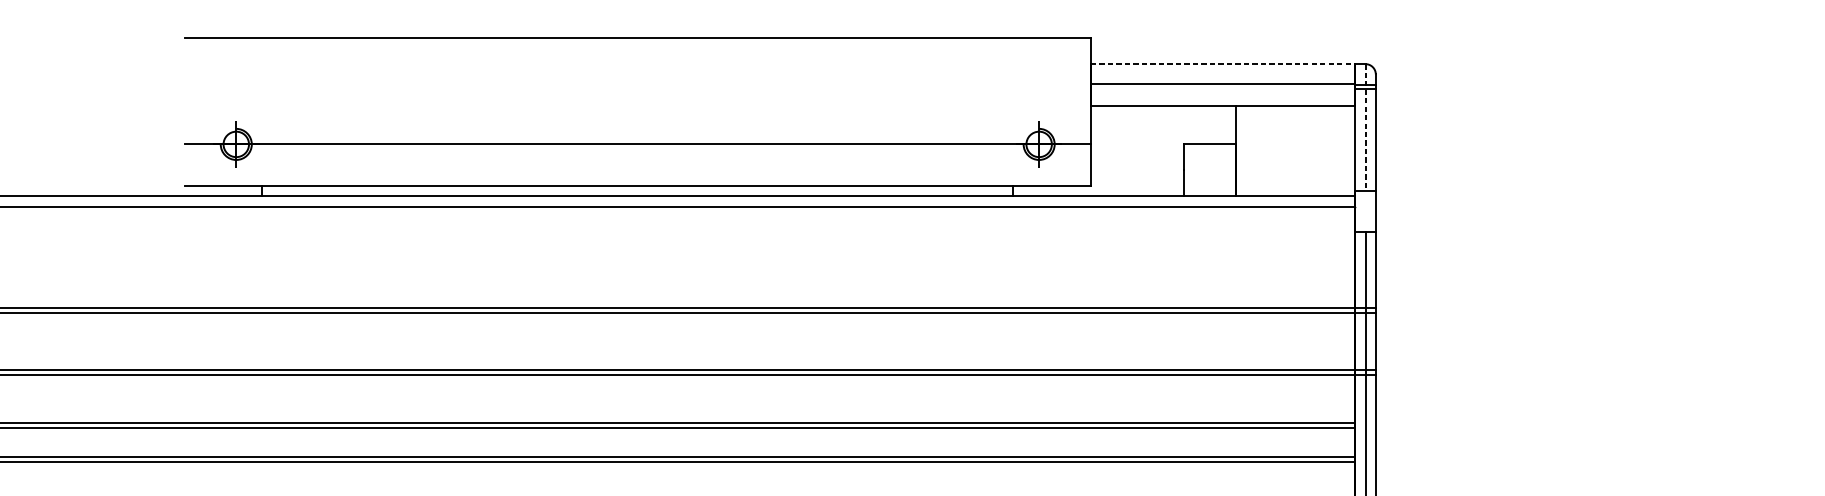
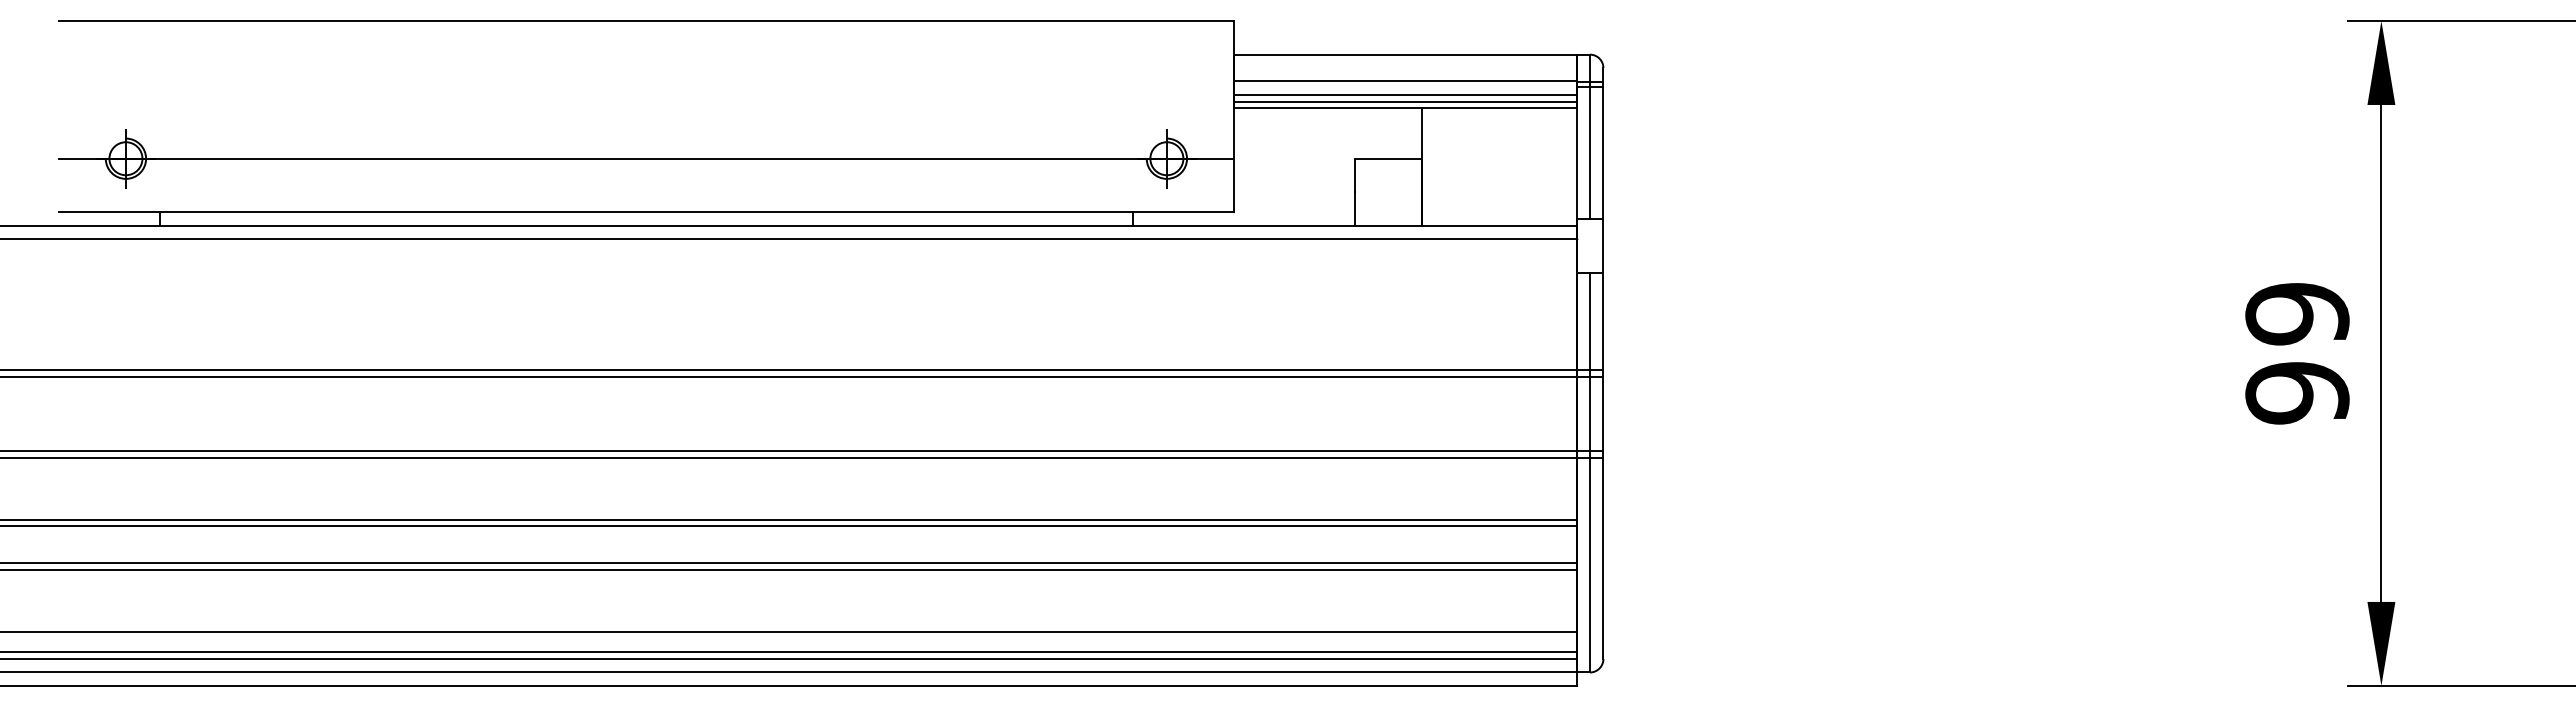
line: (1223, 64) -> (1405, 54), dashed -> solid
line: (1223, 94) -> (1405, 94), added
line: (1223, 100) -> (1405, 101), added
line: (1365, 128) -> (1589, 137), dashed -> solid

